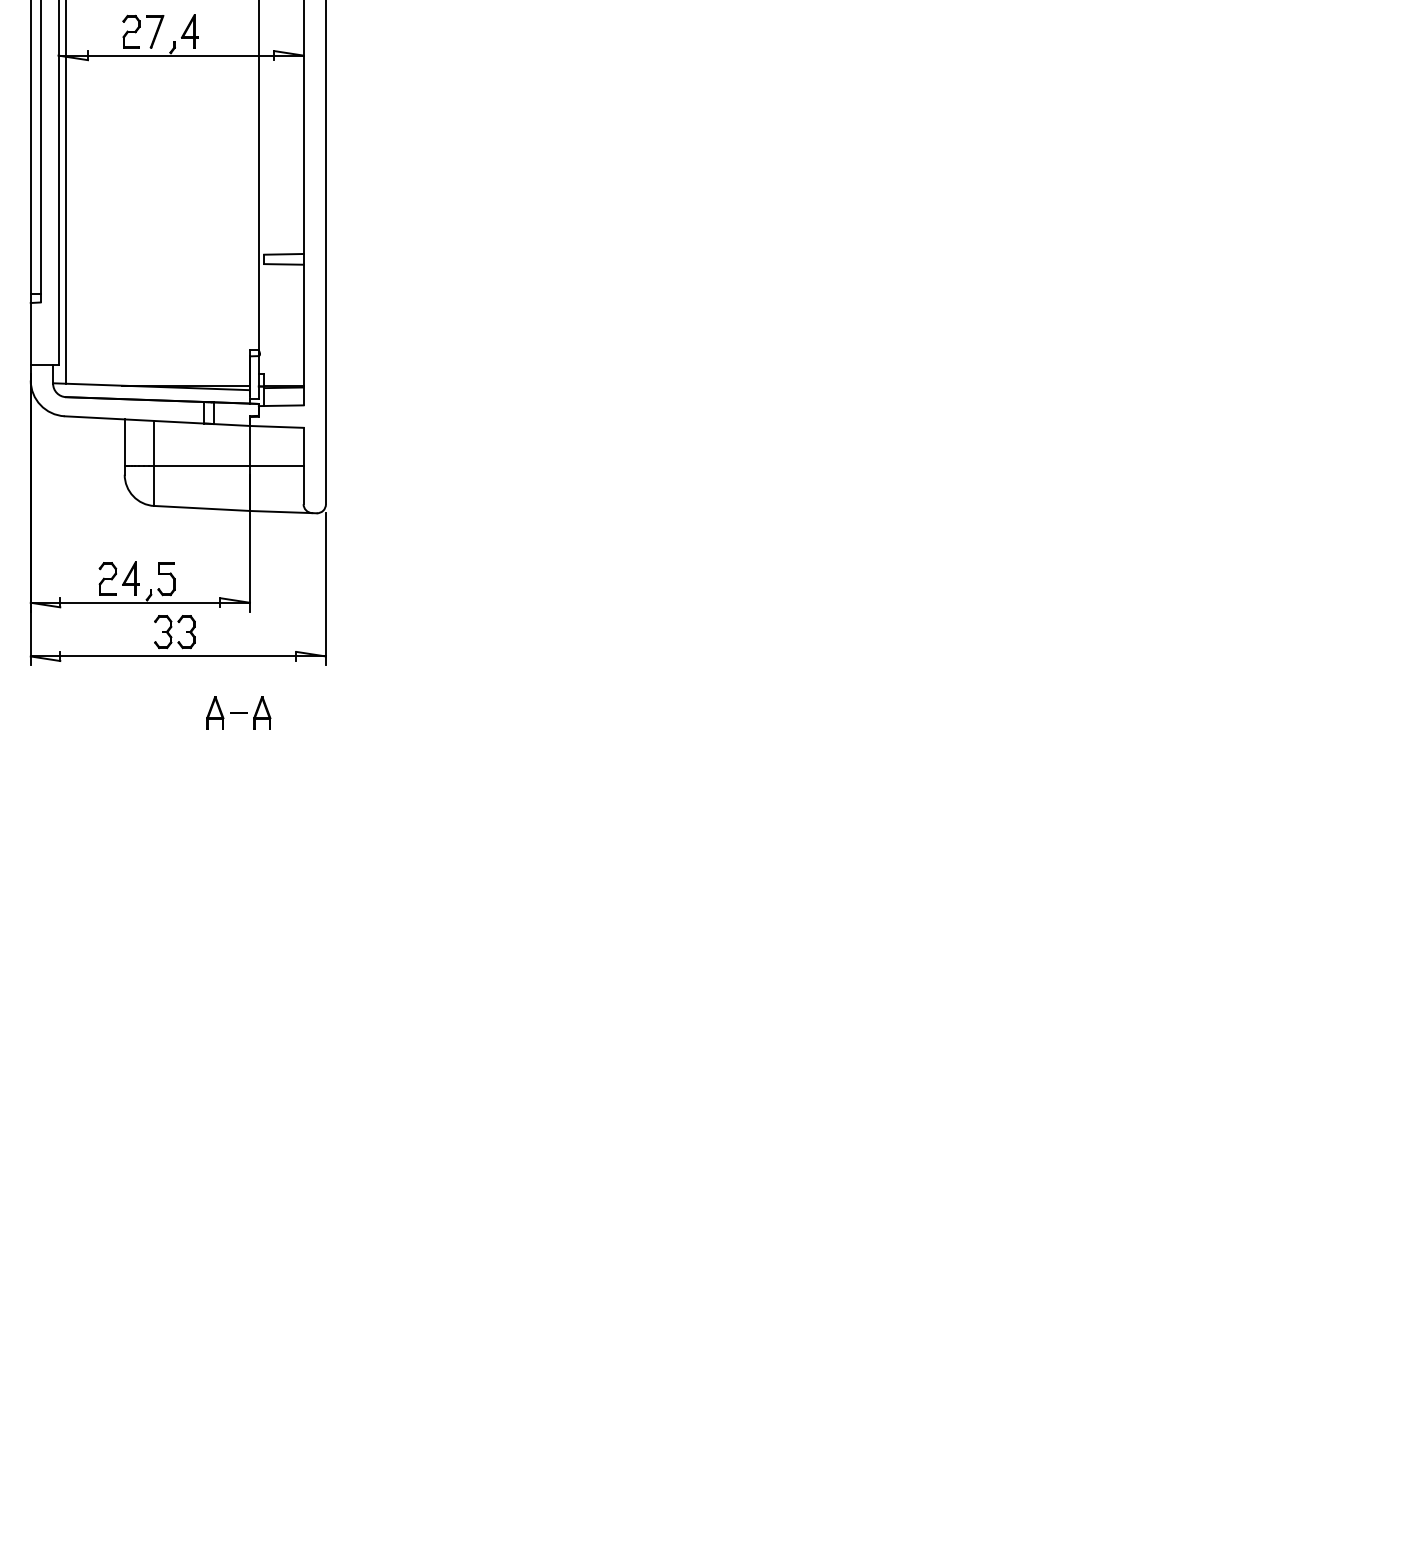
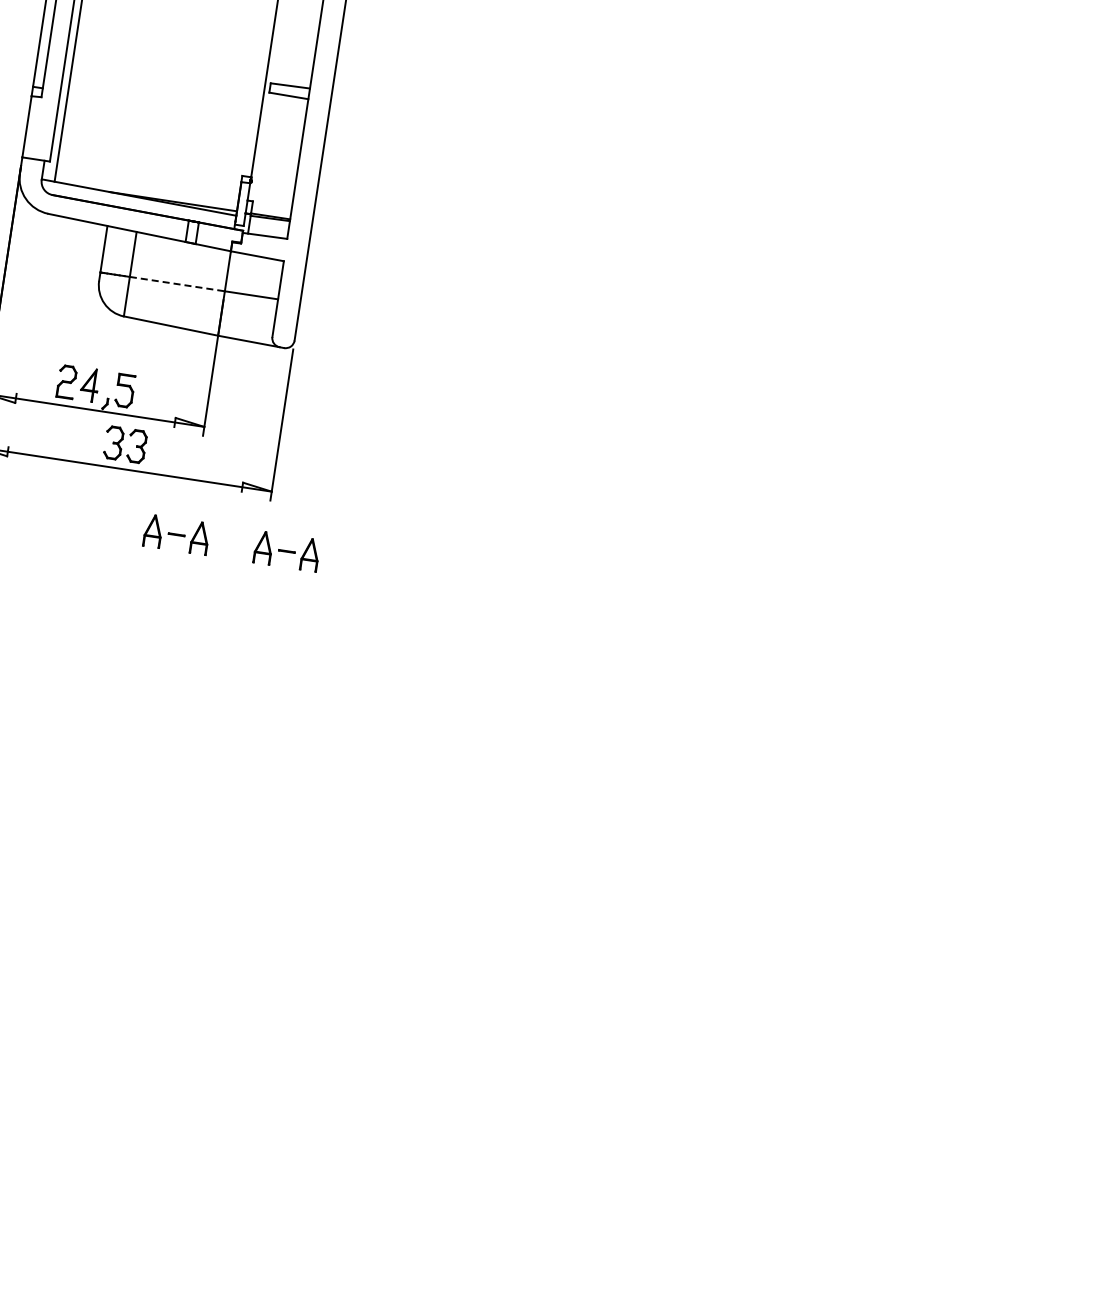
line: (202, 466) -> (177, 284), solid -> dashed
part: (349, 712) -> (286, 550), added

